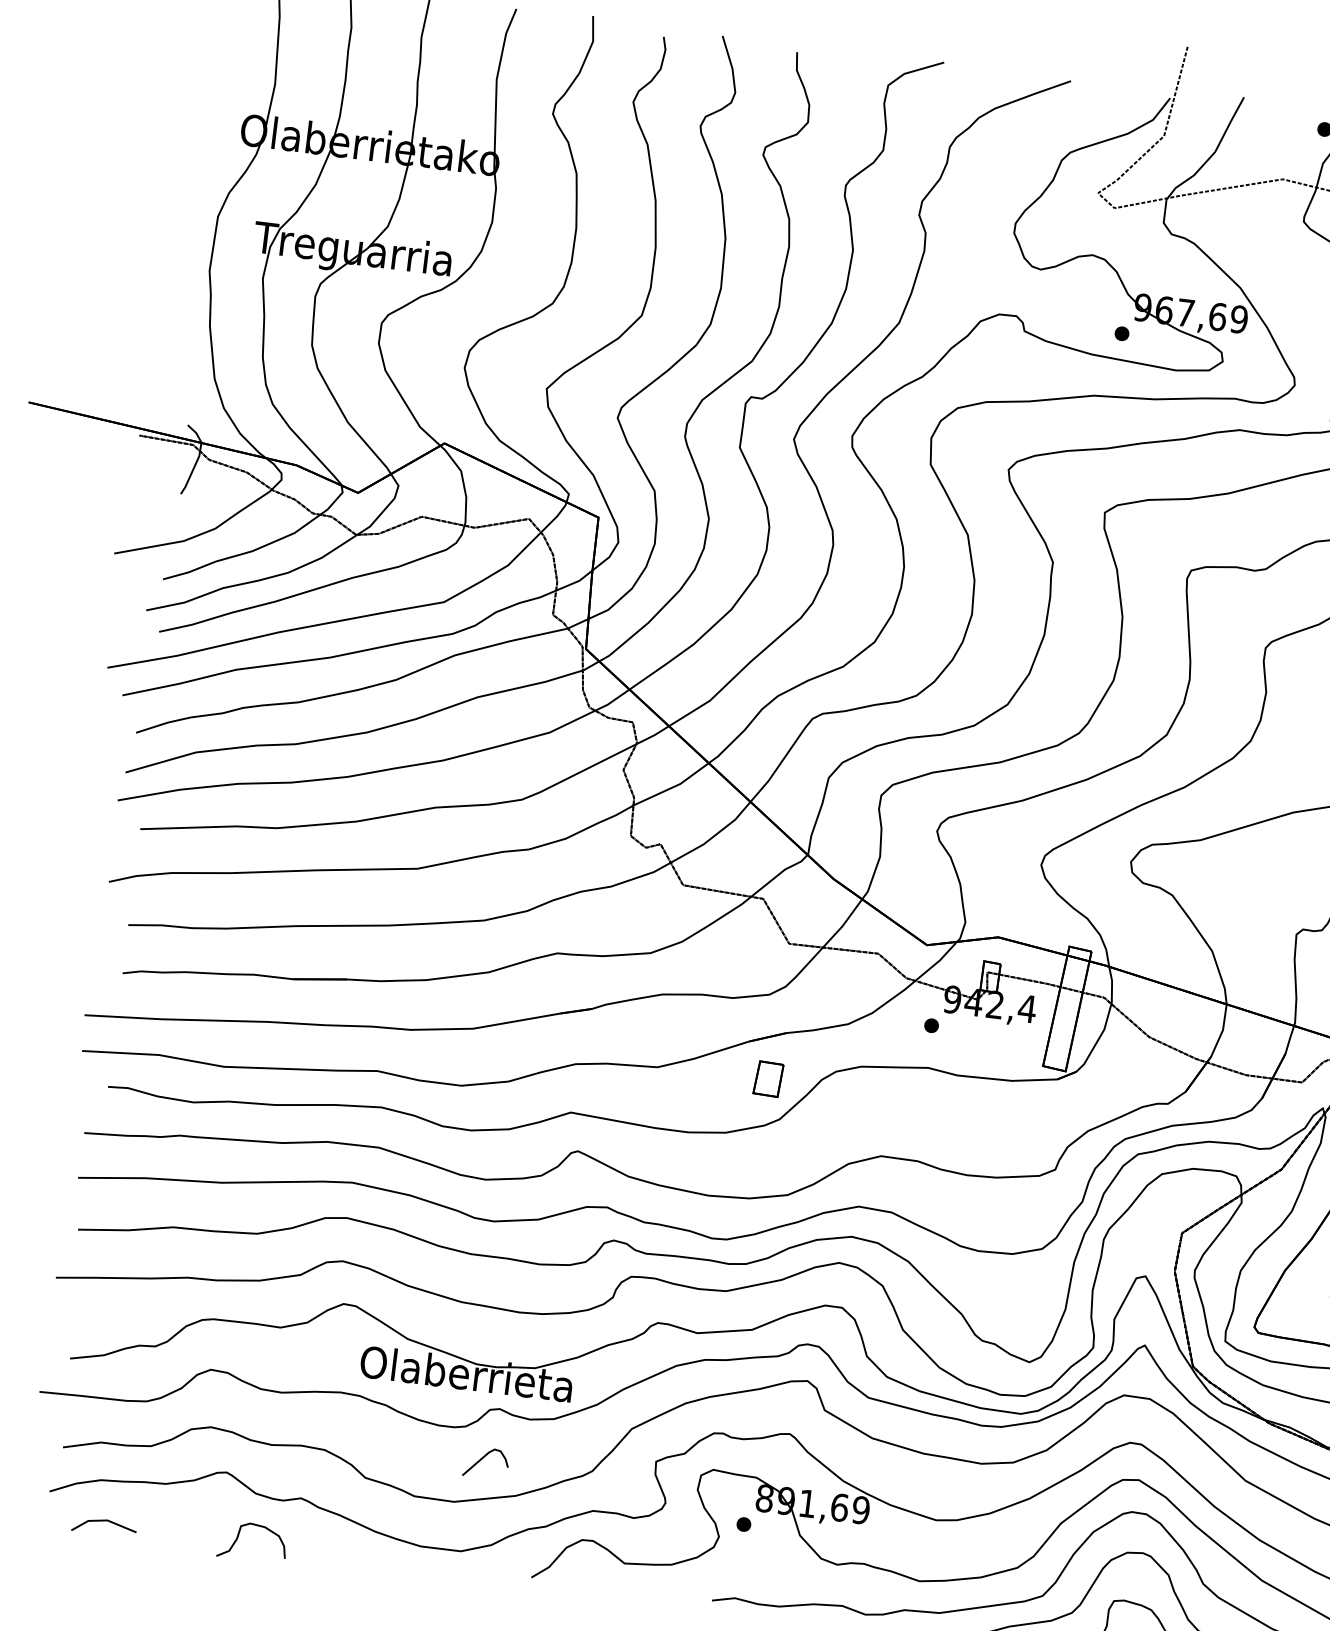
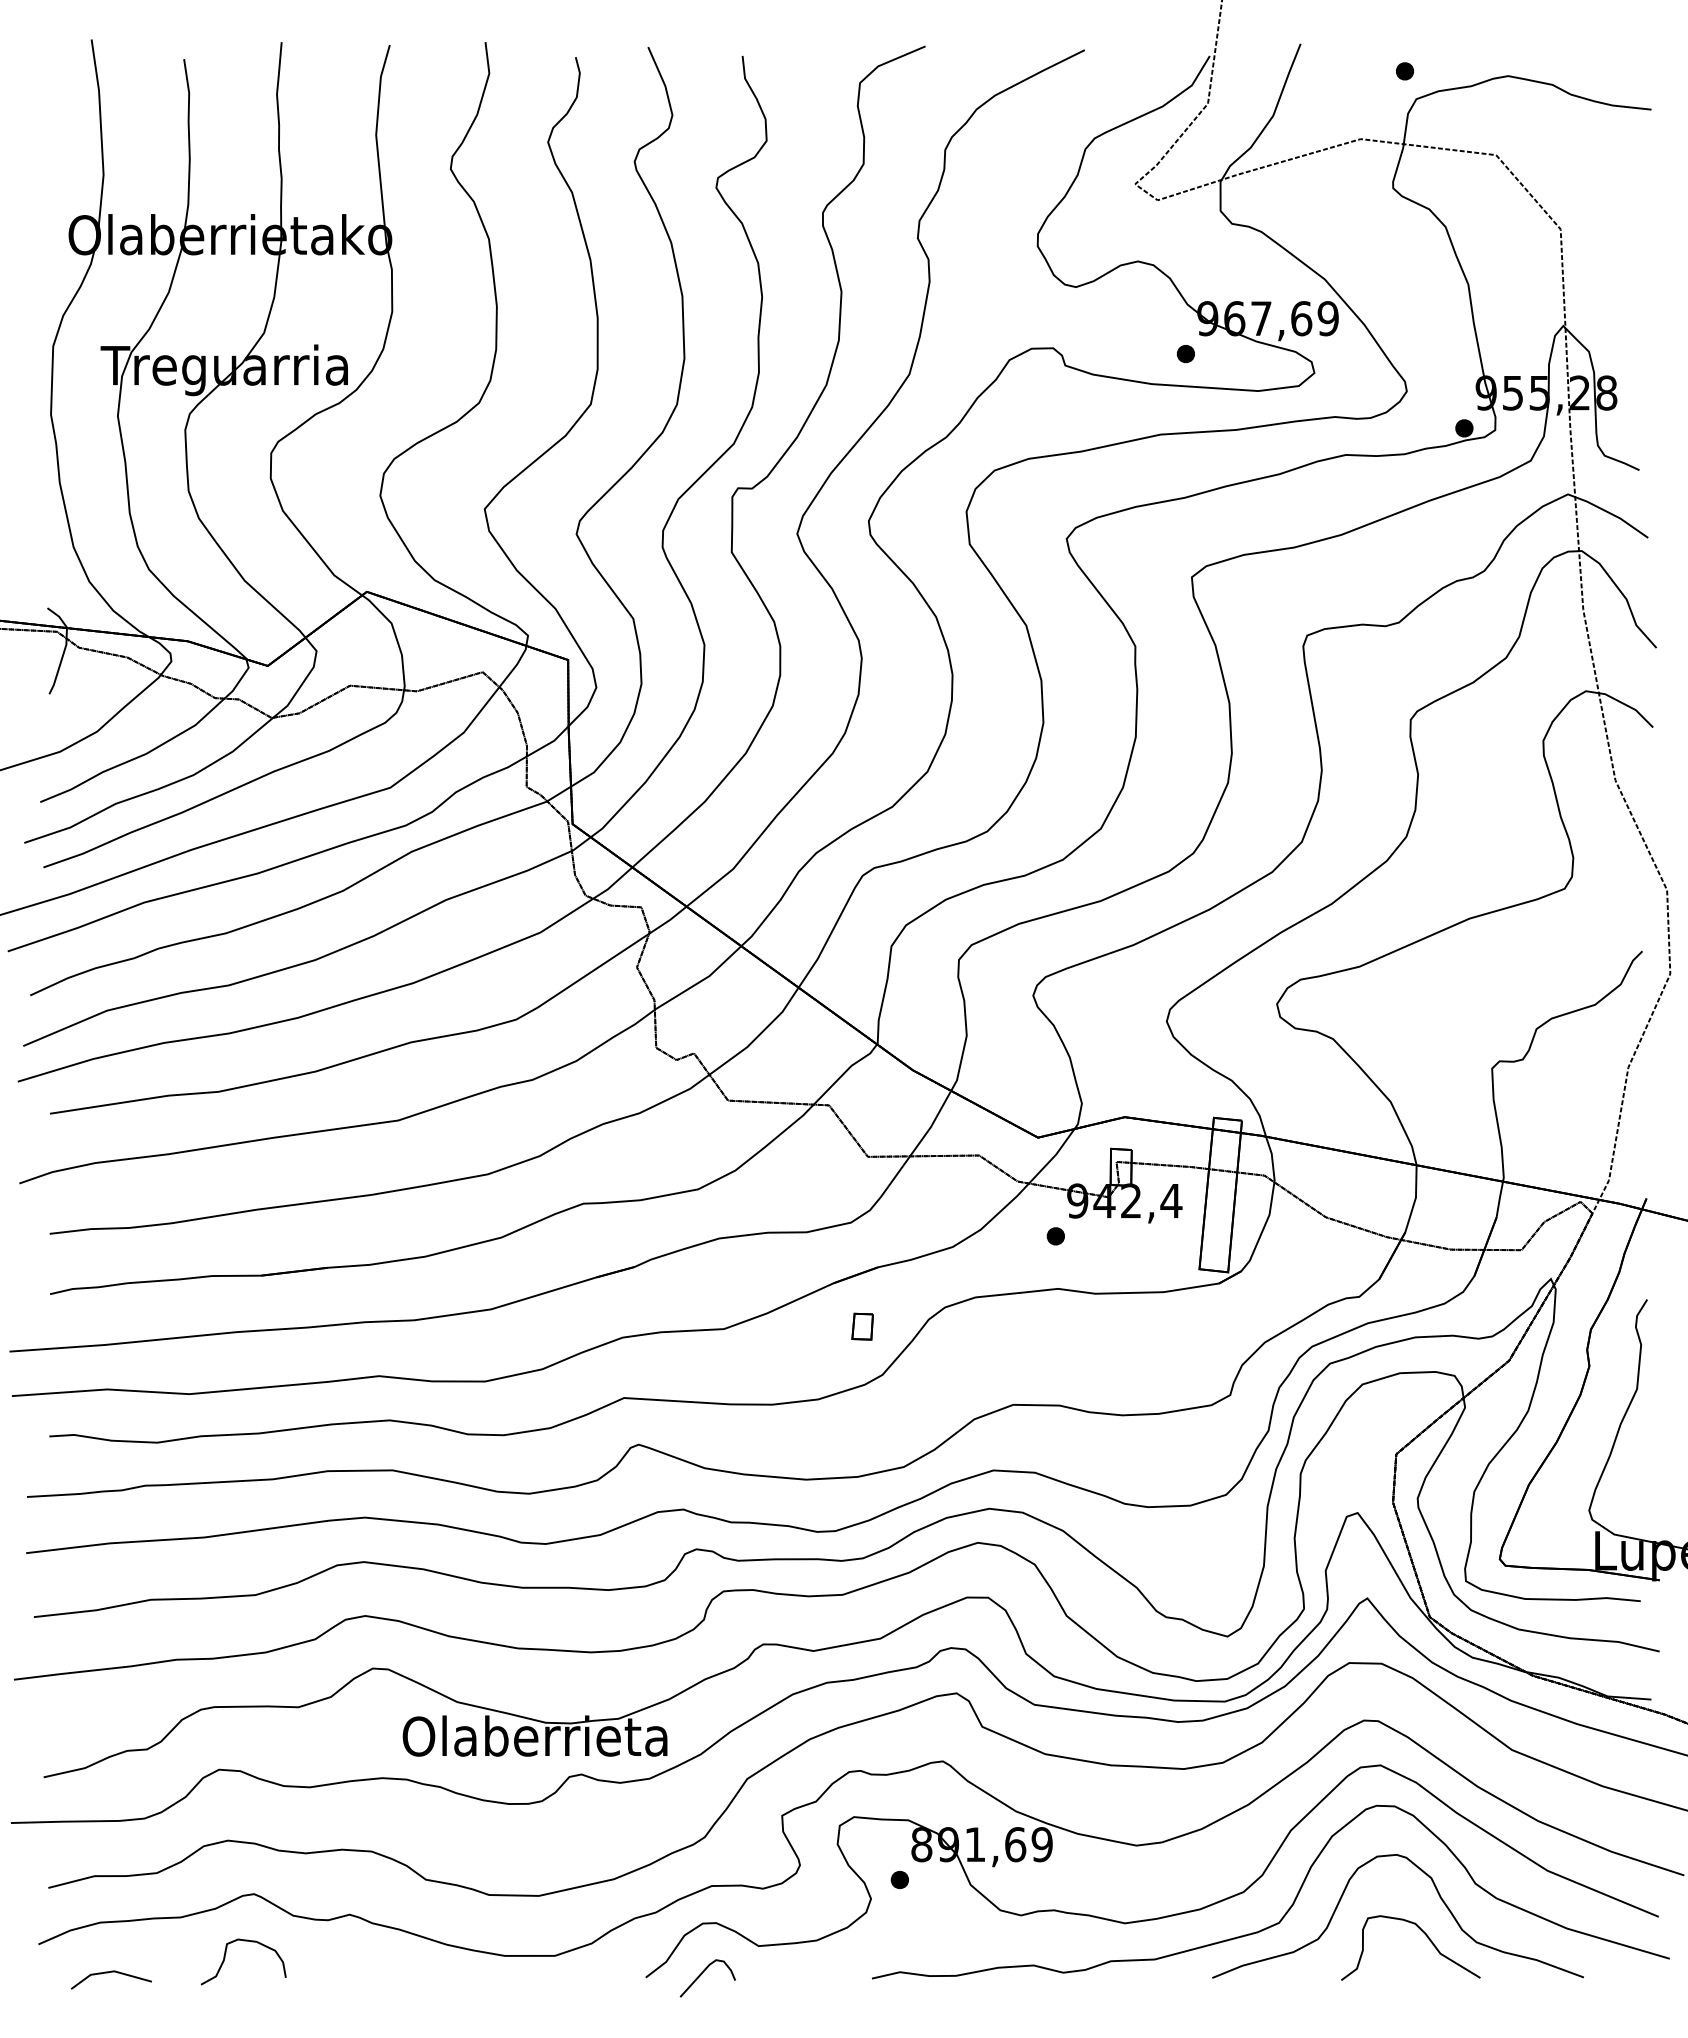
part: (768, 1078) -> (862, 1326), size x0.62
curve: (482, 1459) -> (702, 1974), moved
curve: (238, 1537) -> (225, 1958), moved

